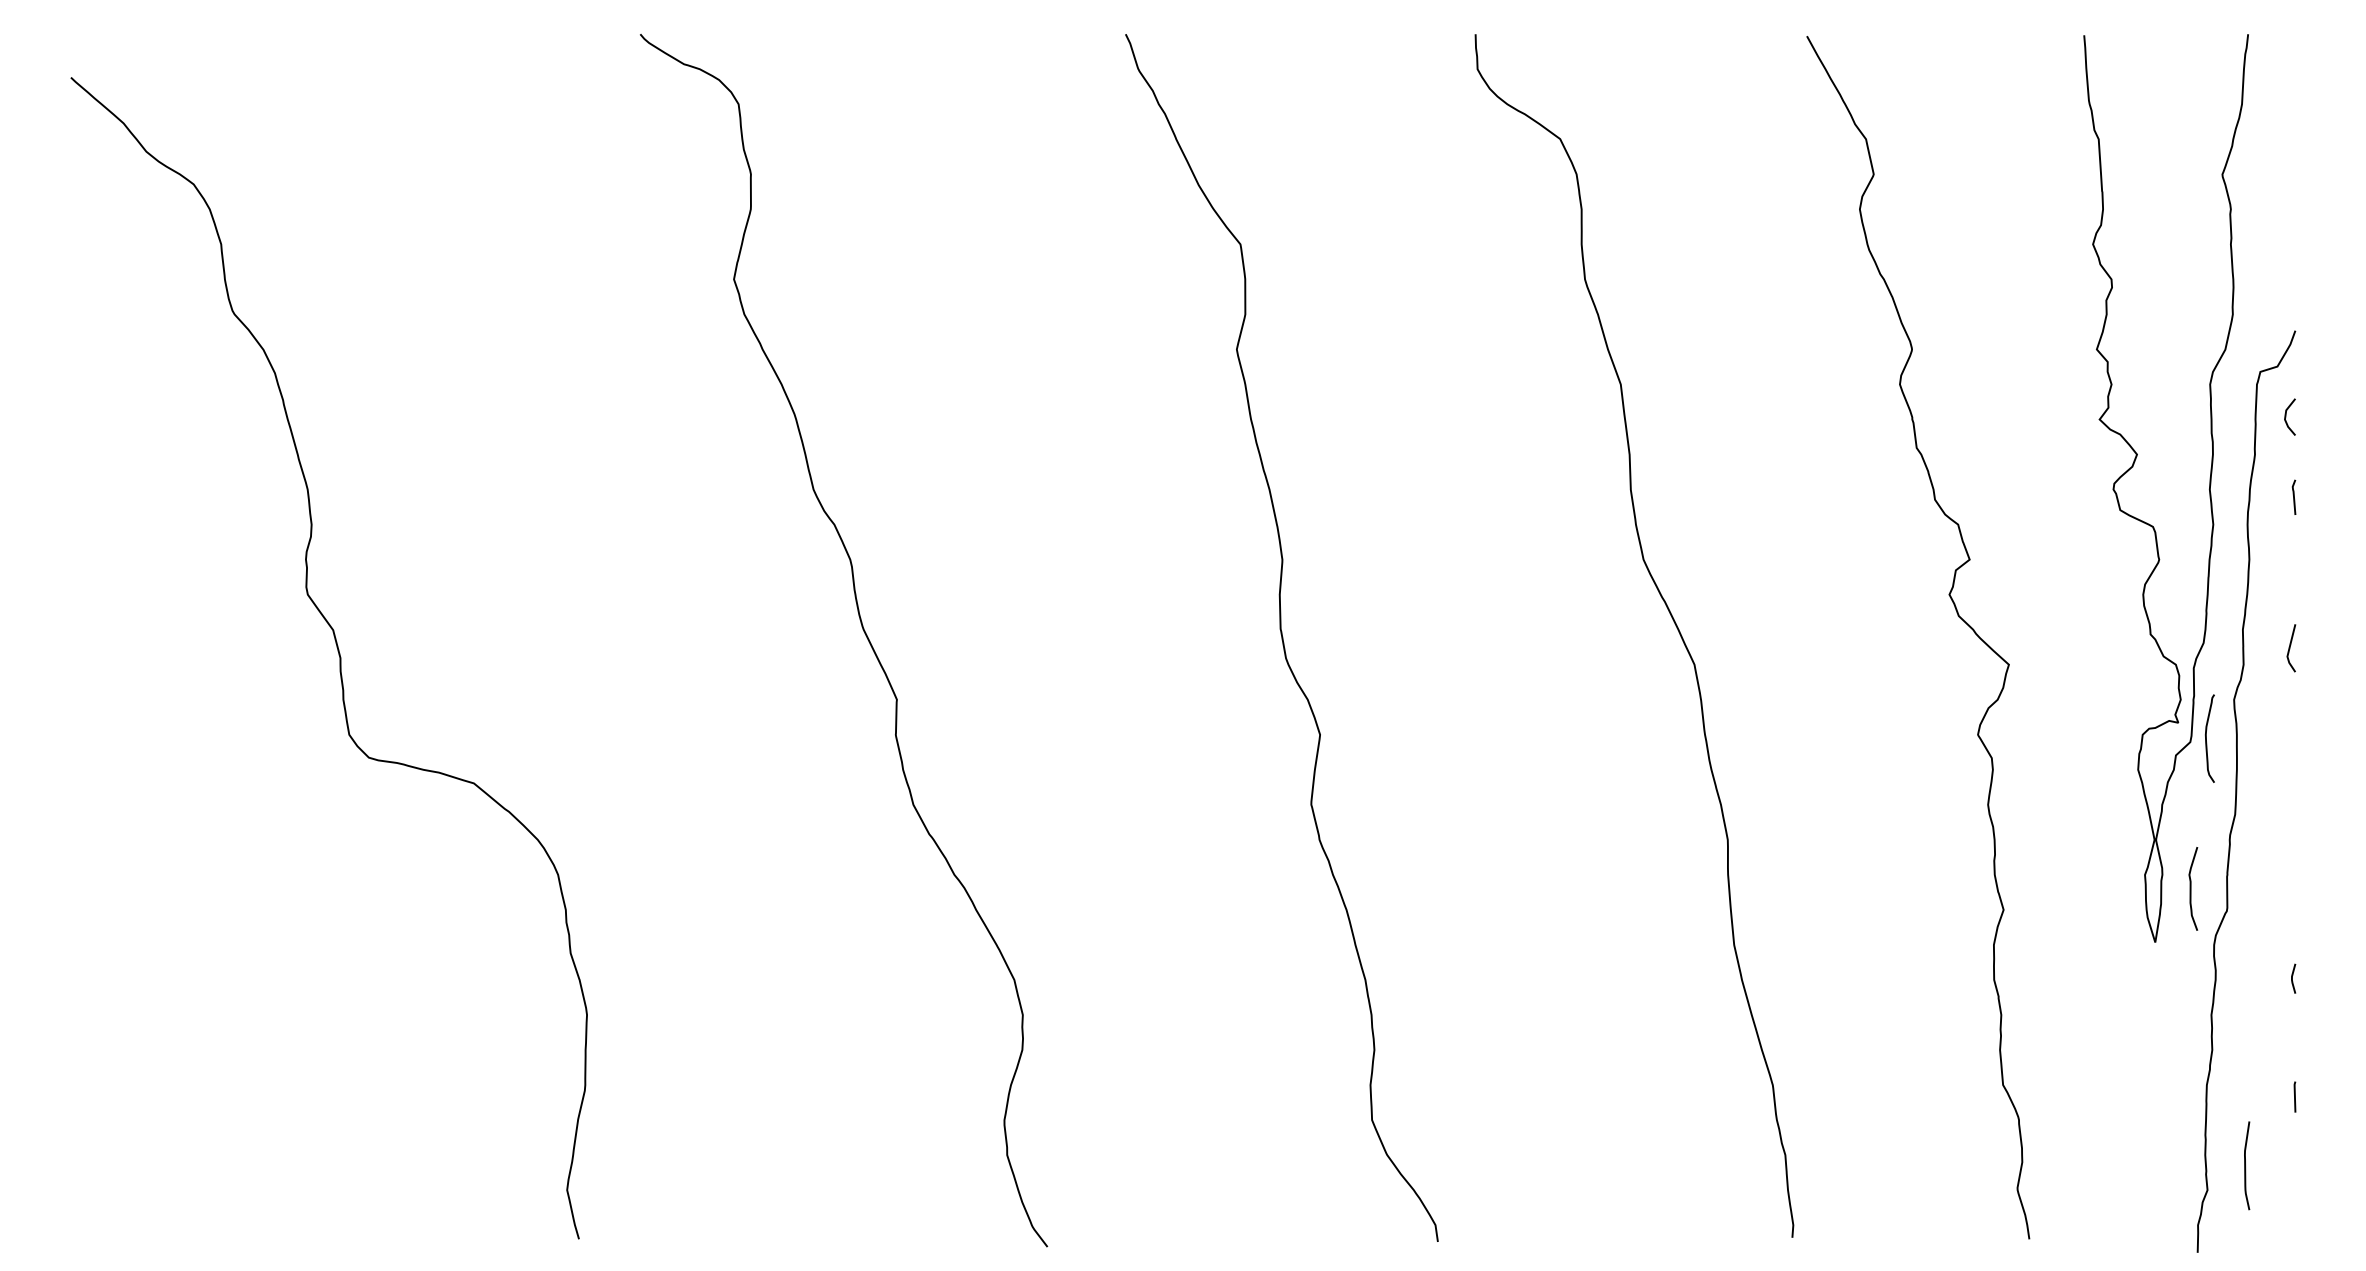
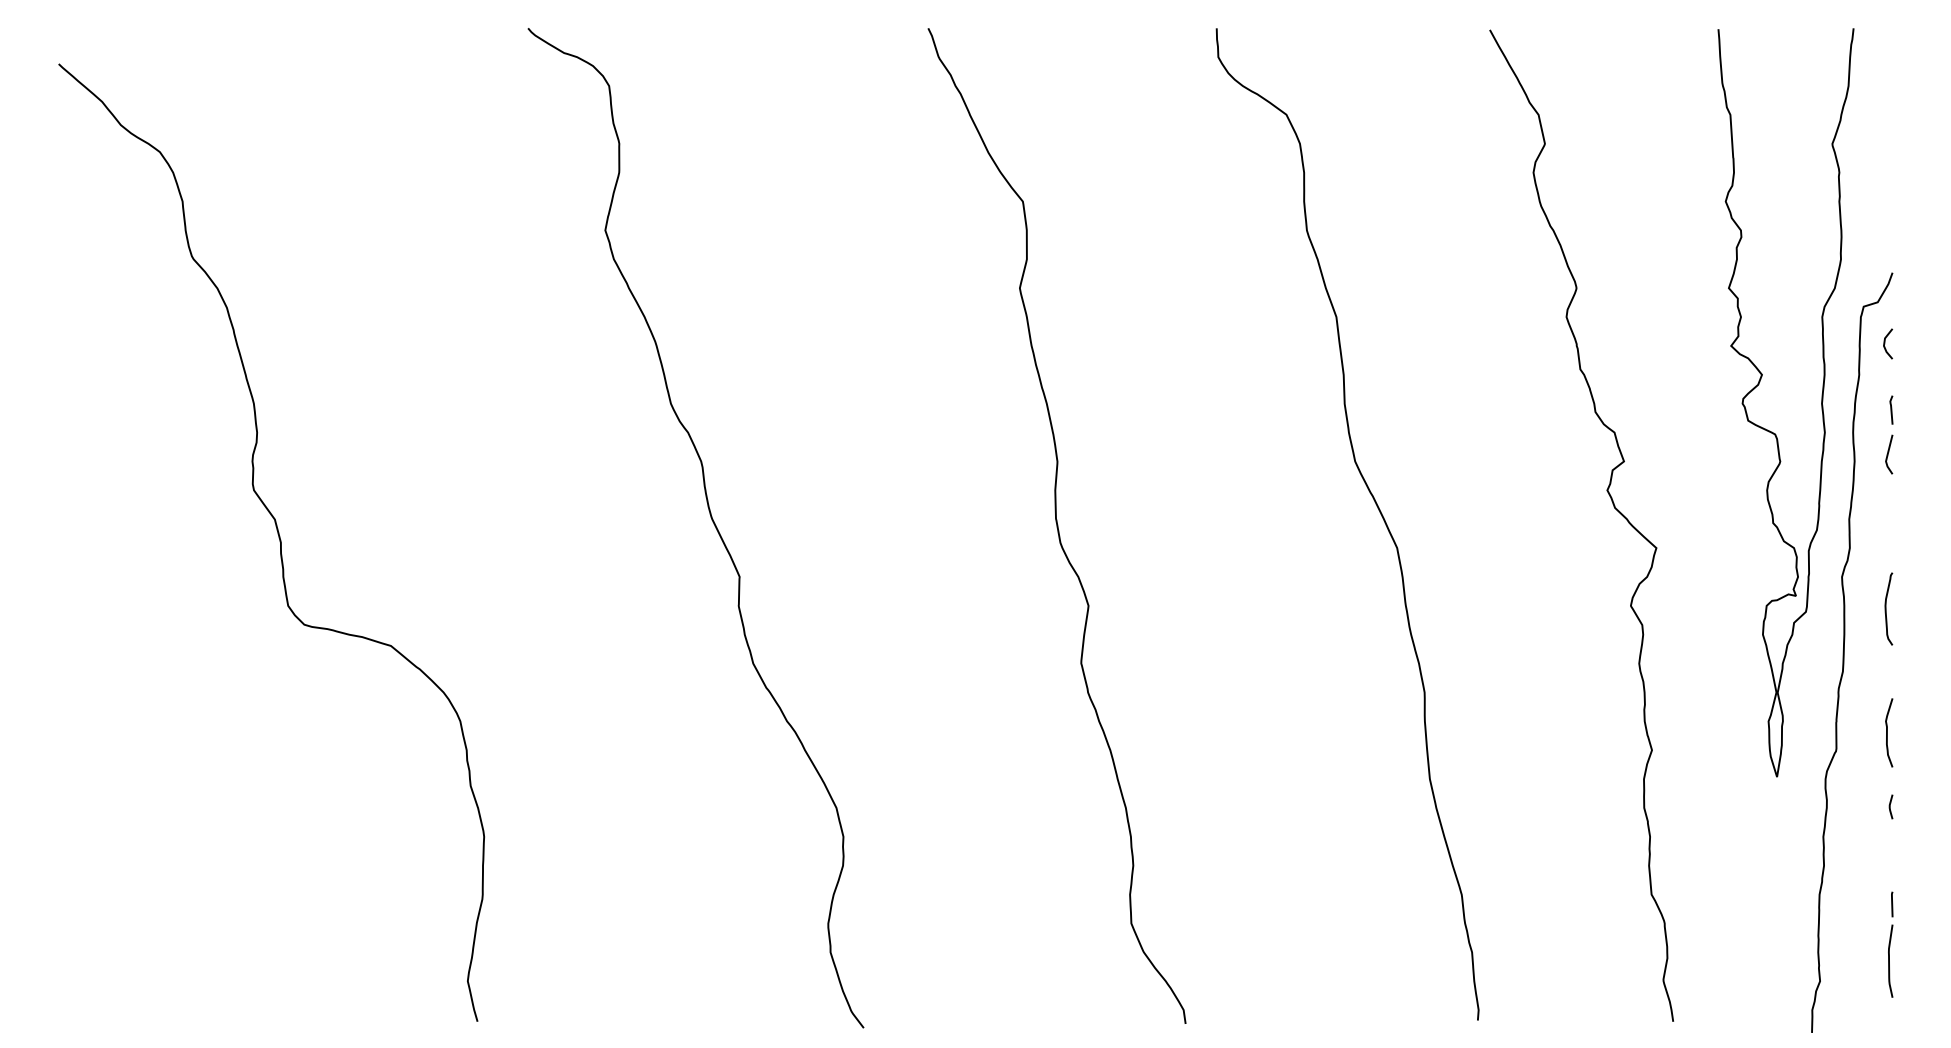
line: (2290, 648) -> (1888, 454), moved
curve: (2206, 738) -> (1886, 608), moved
curve: (2191, 888) -> (1887, 732), moved
curve: (2245, 1165) -> (1889, 960), moved

